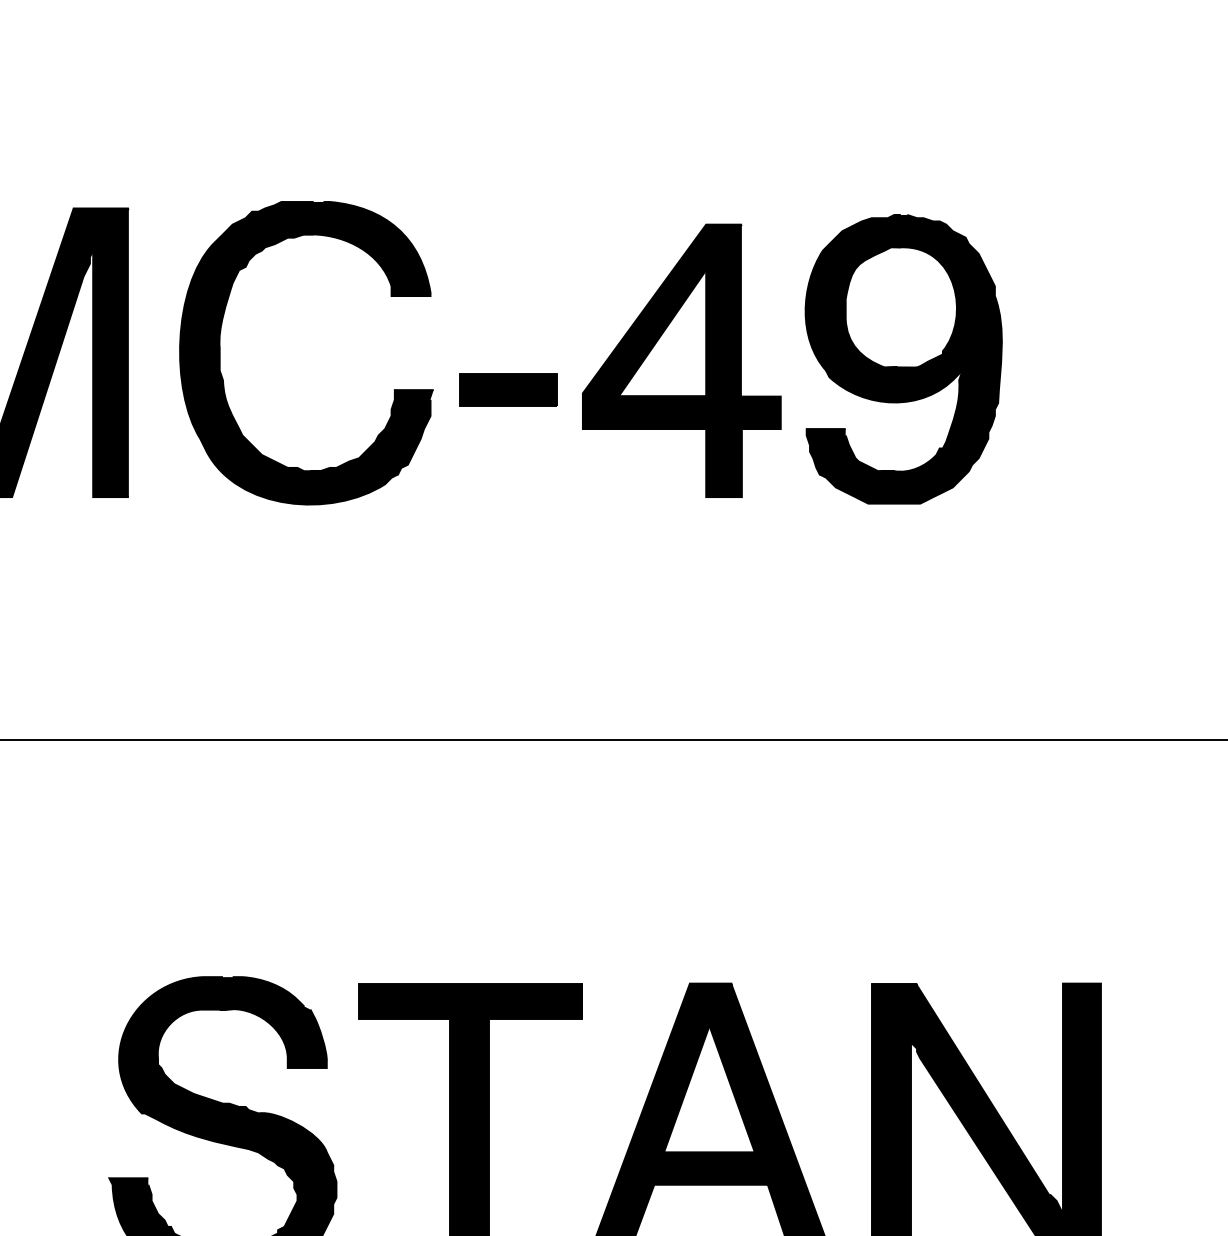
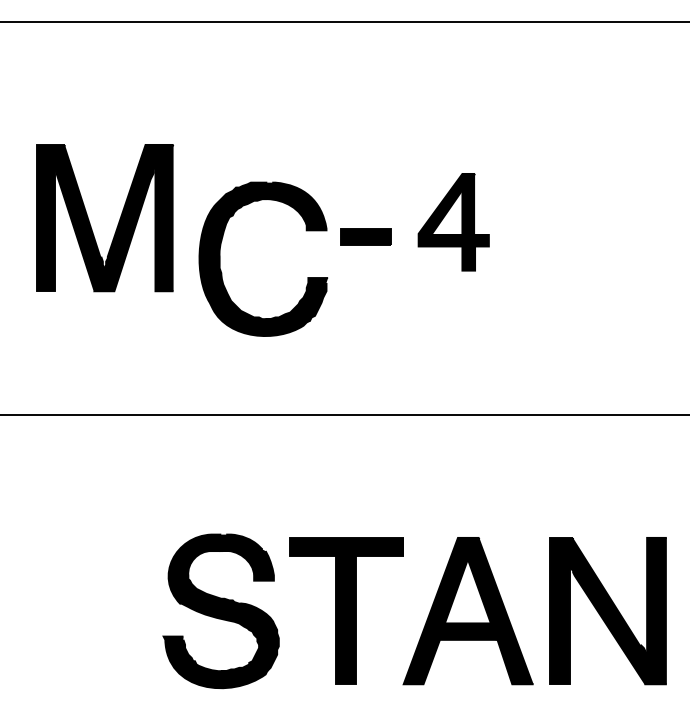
part: (221, 351) -> (220, 258), moved
part: (901, 359) -> (565, 221), removed
part: (681, 361) -> (453, 222), size x0.7

